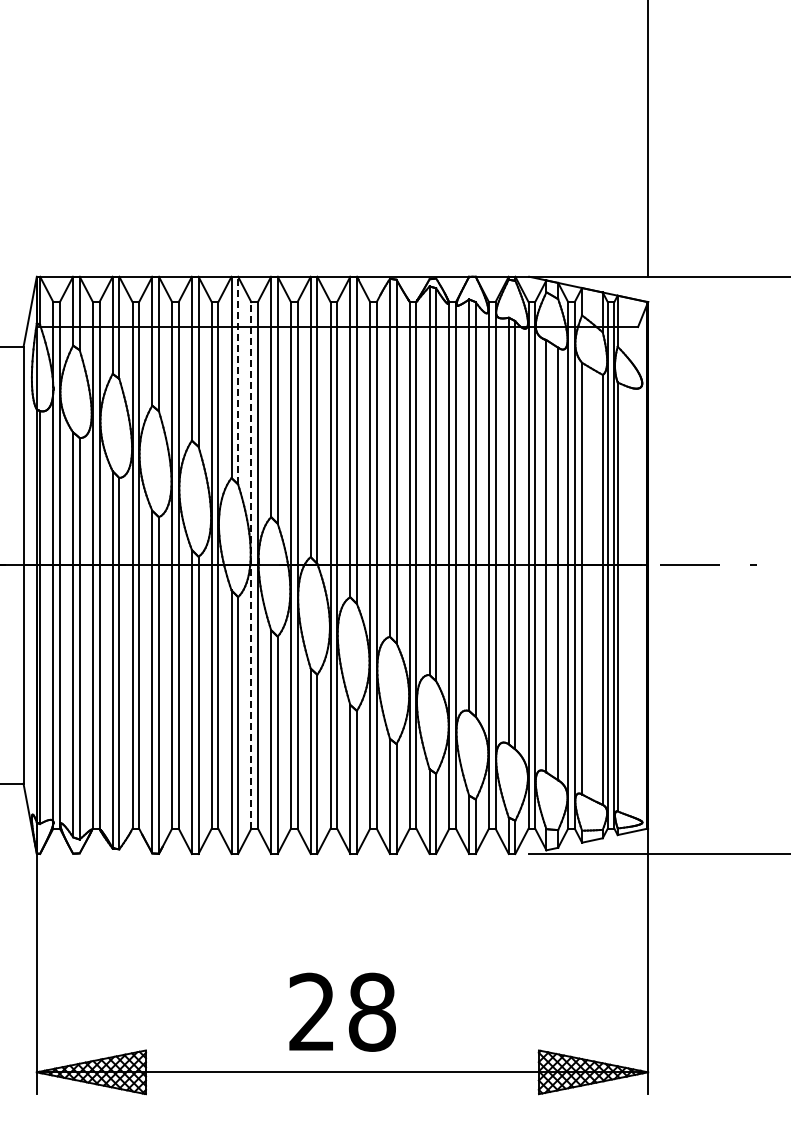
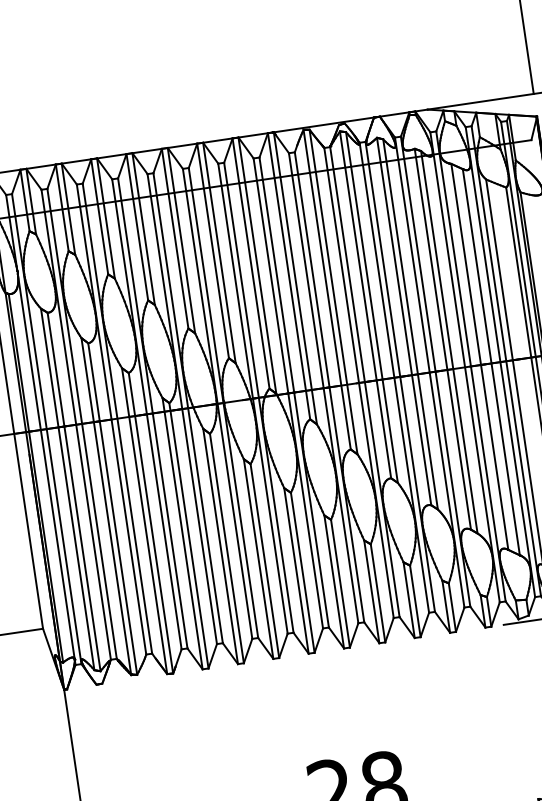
line: (238, 380) -> (181, 240), dashed -> solid
line: (251, 564) -> (217, 403), dashed -> solid

